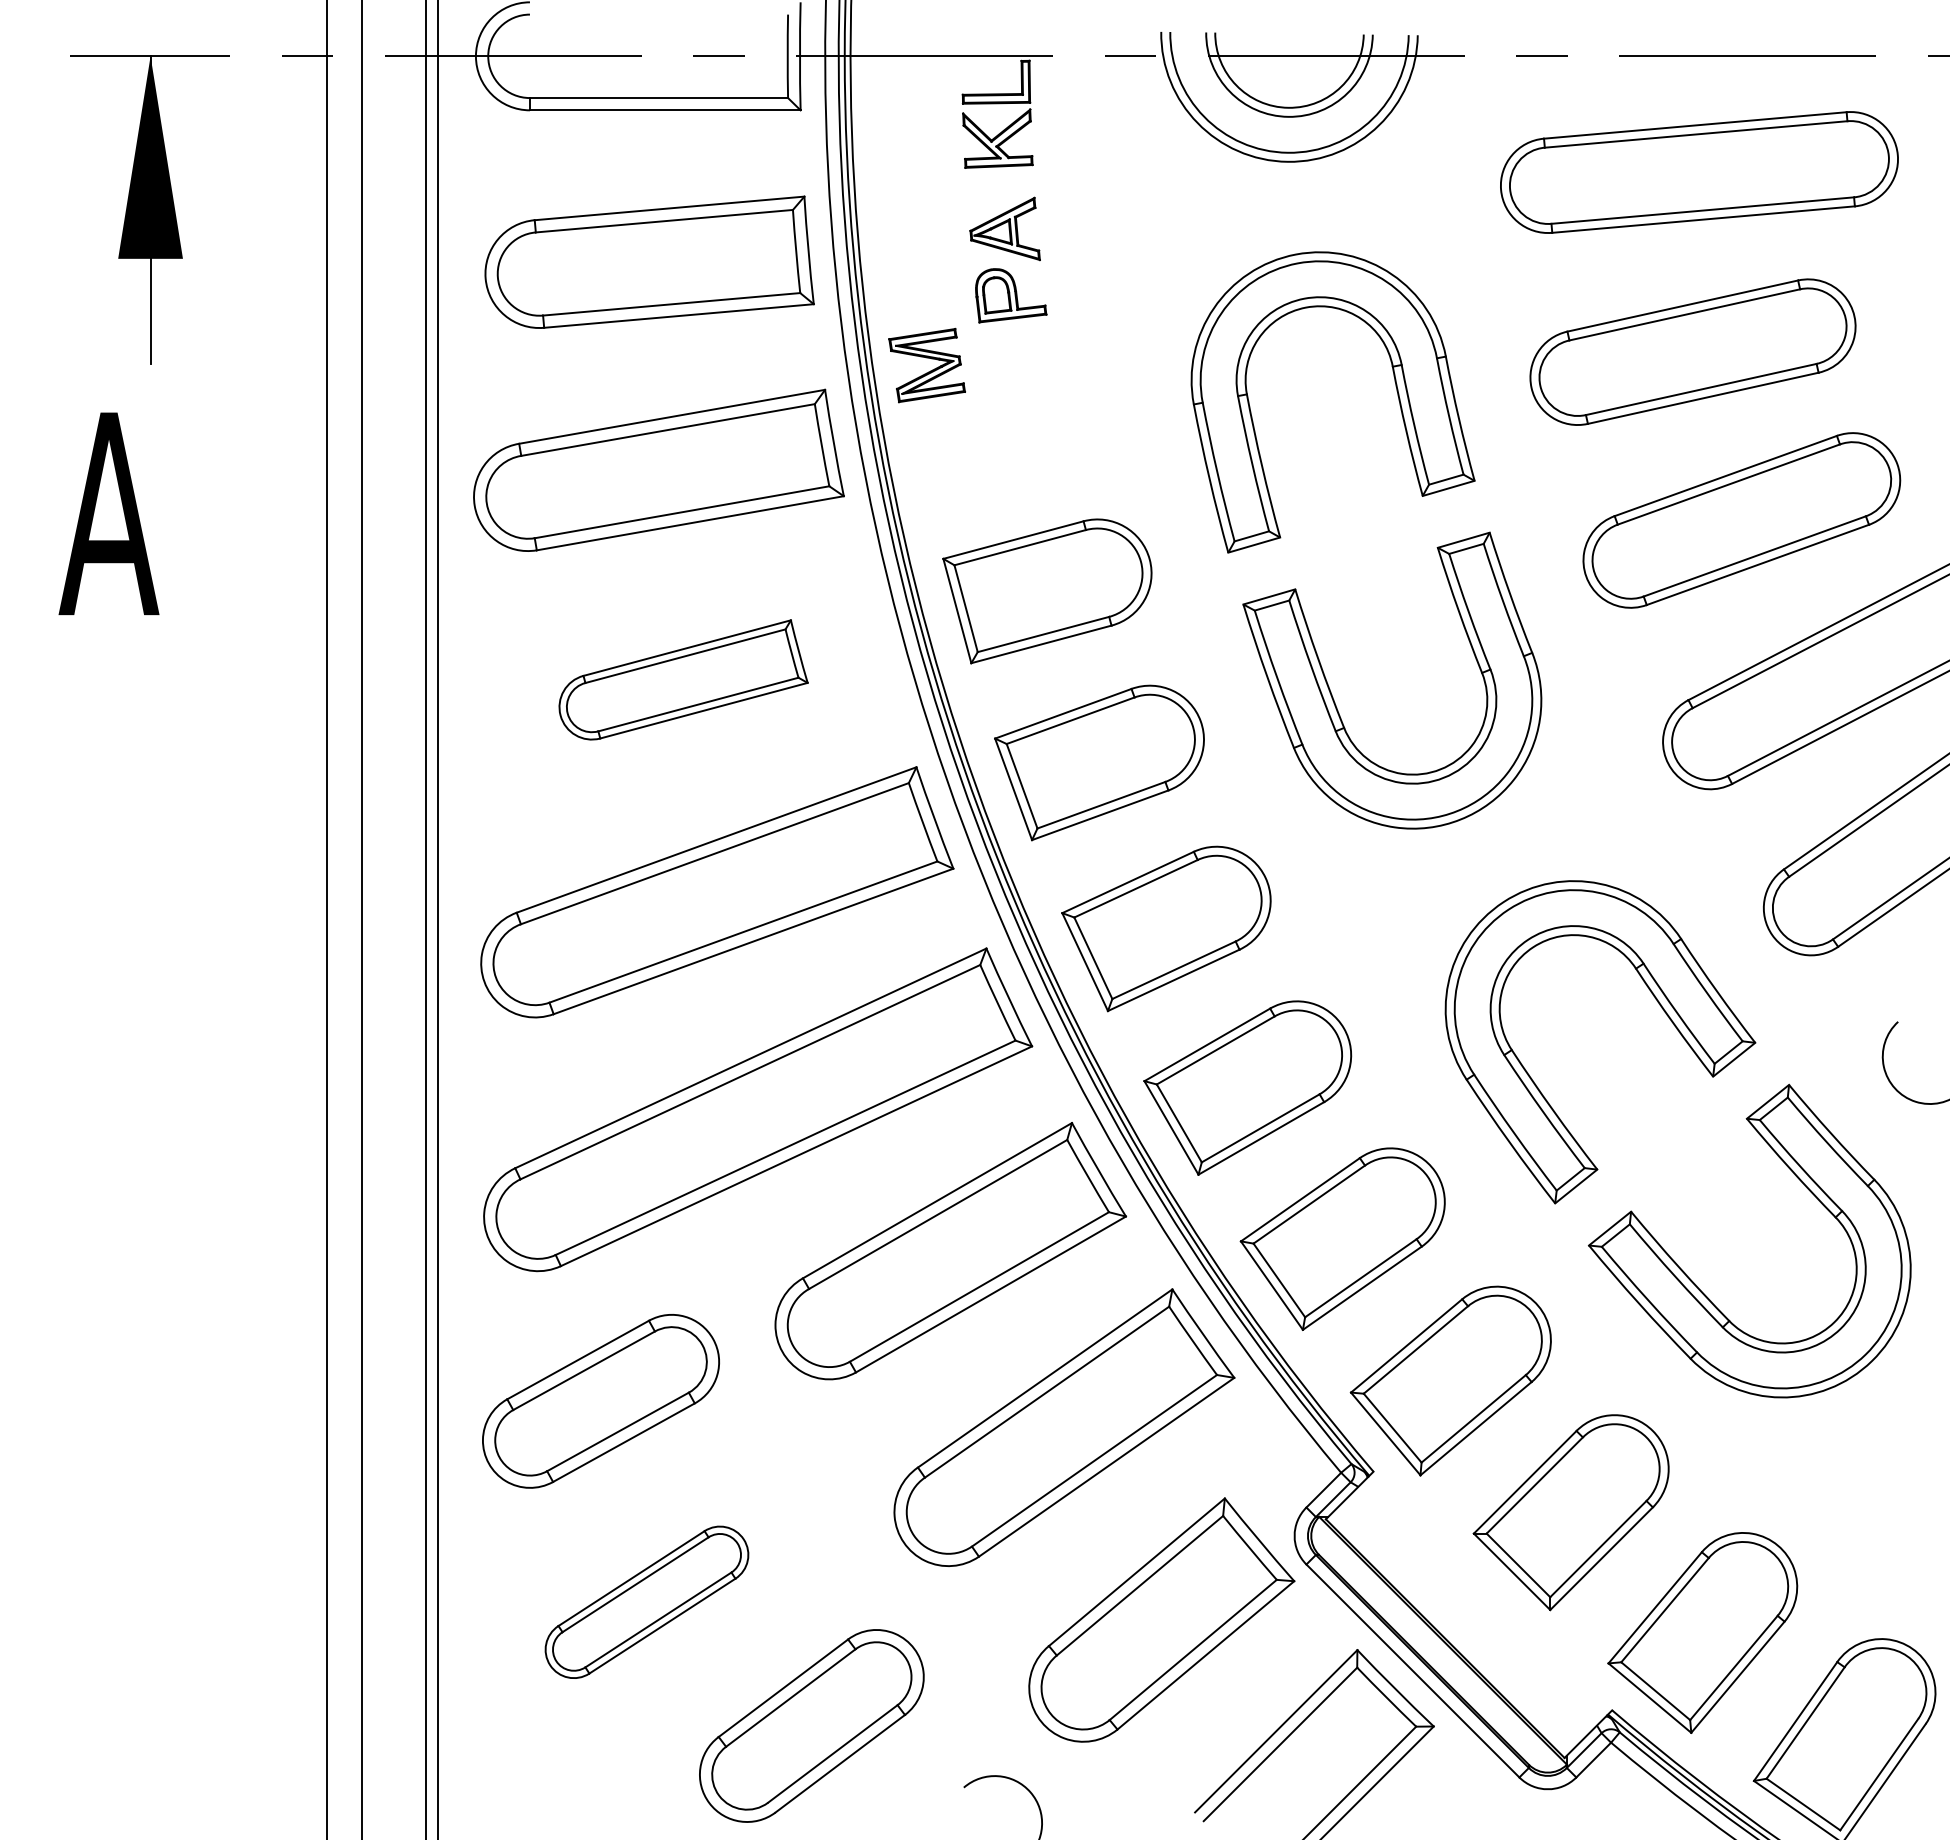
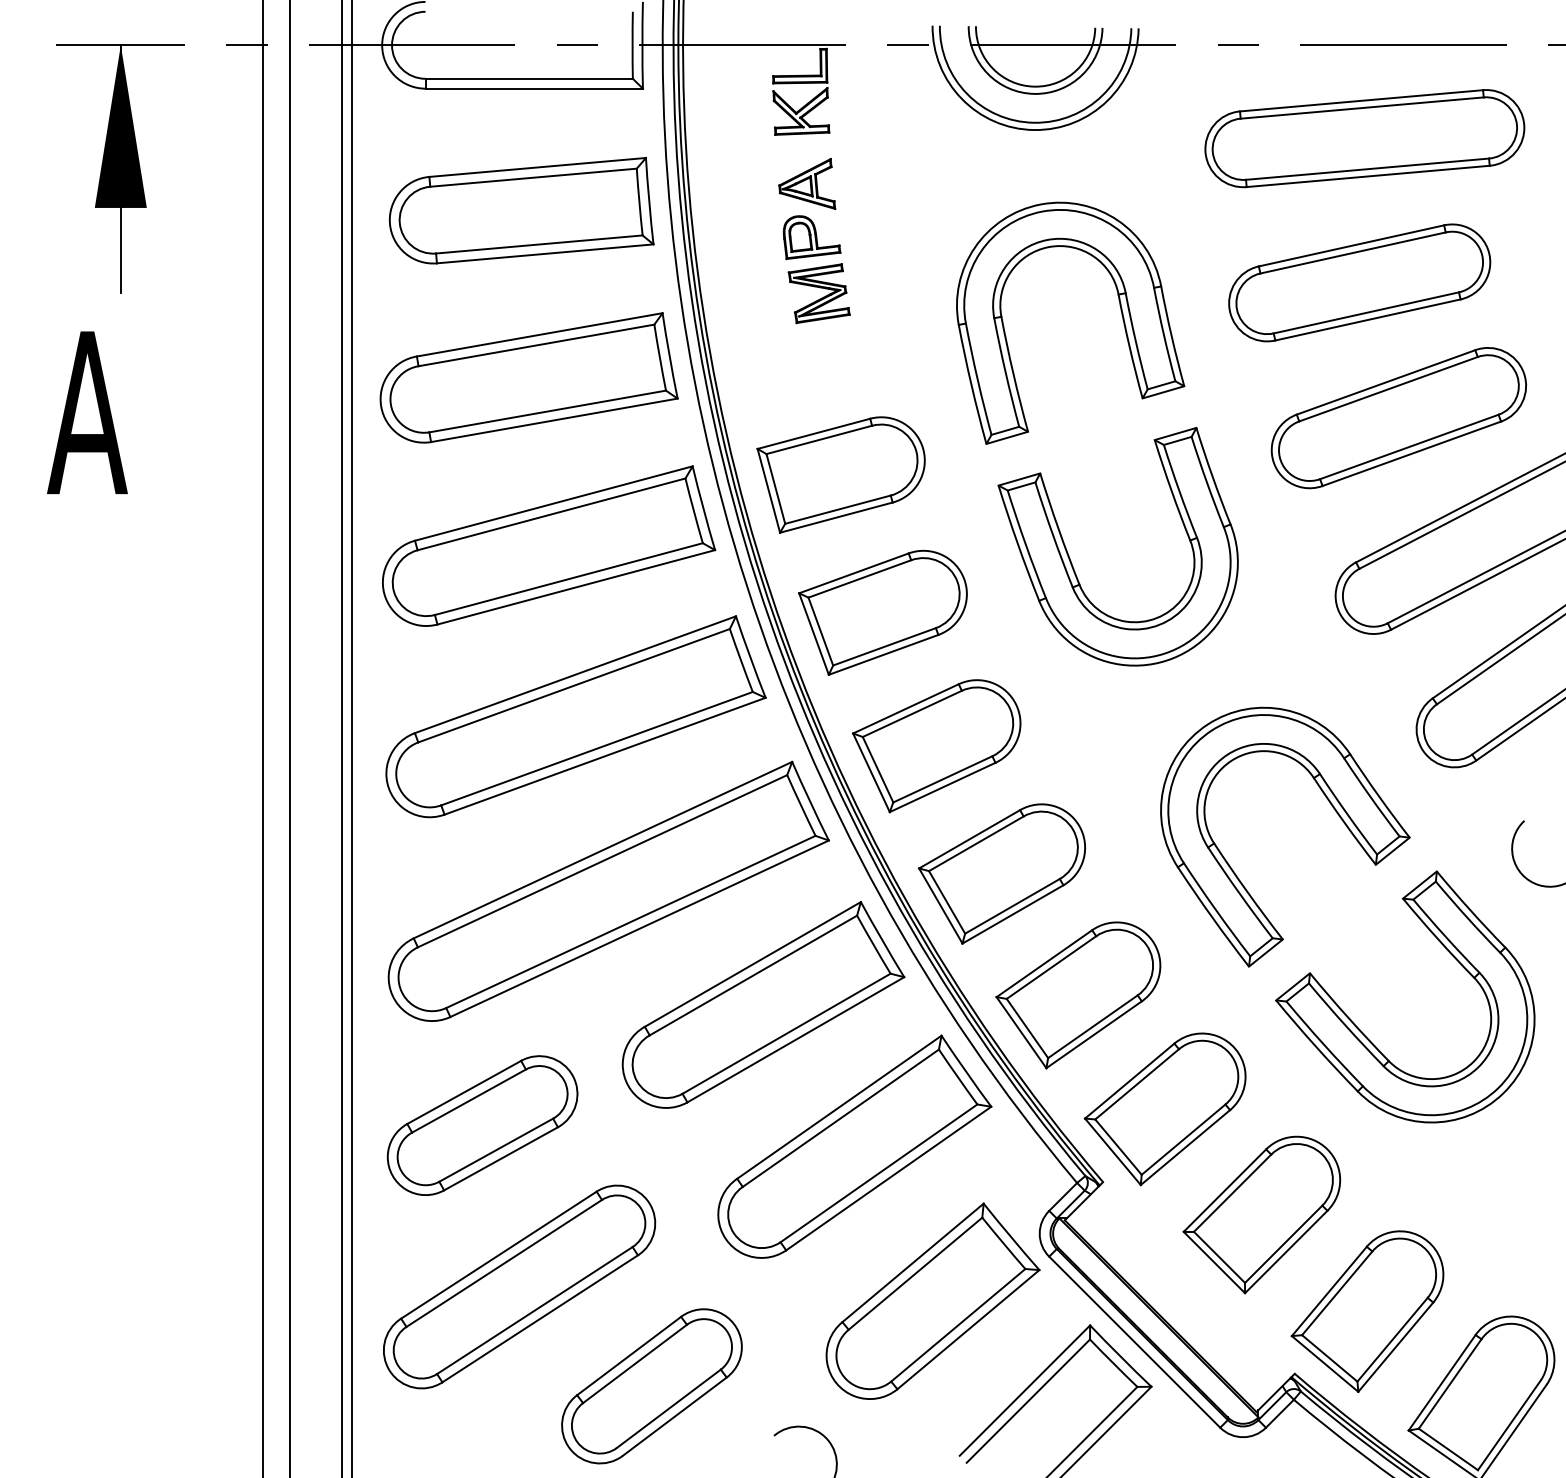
part: (928, 371) -> (820, 298), moved
part: (683, 679) -> (548, 545), size x1.67
part: (646, 1602) -> (519, 1287), size x1.67

